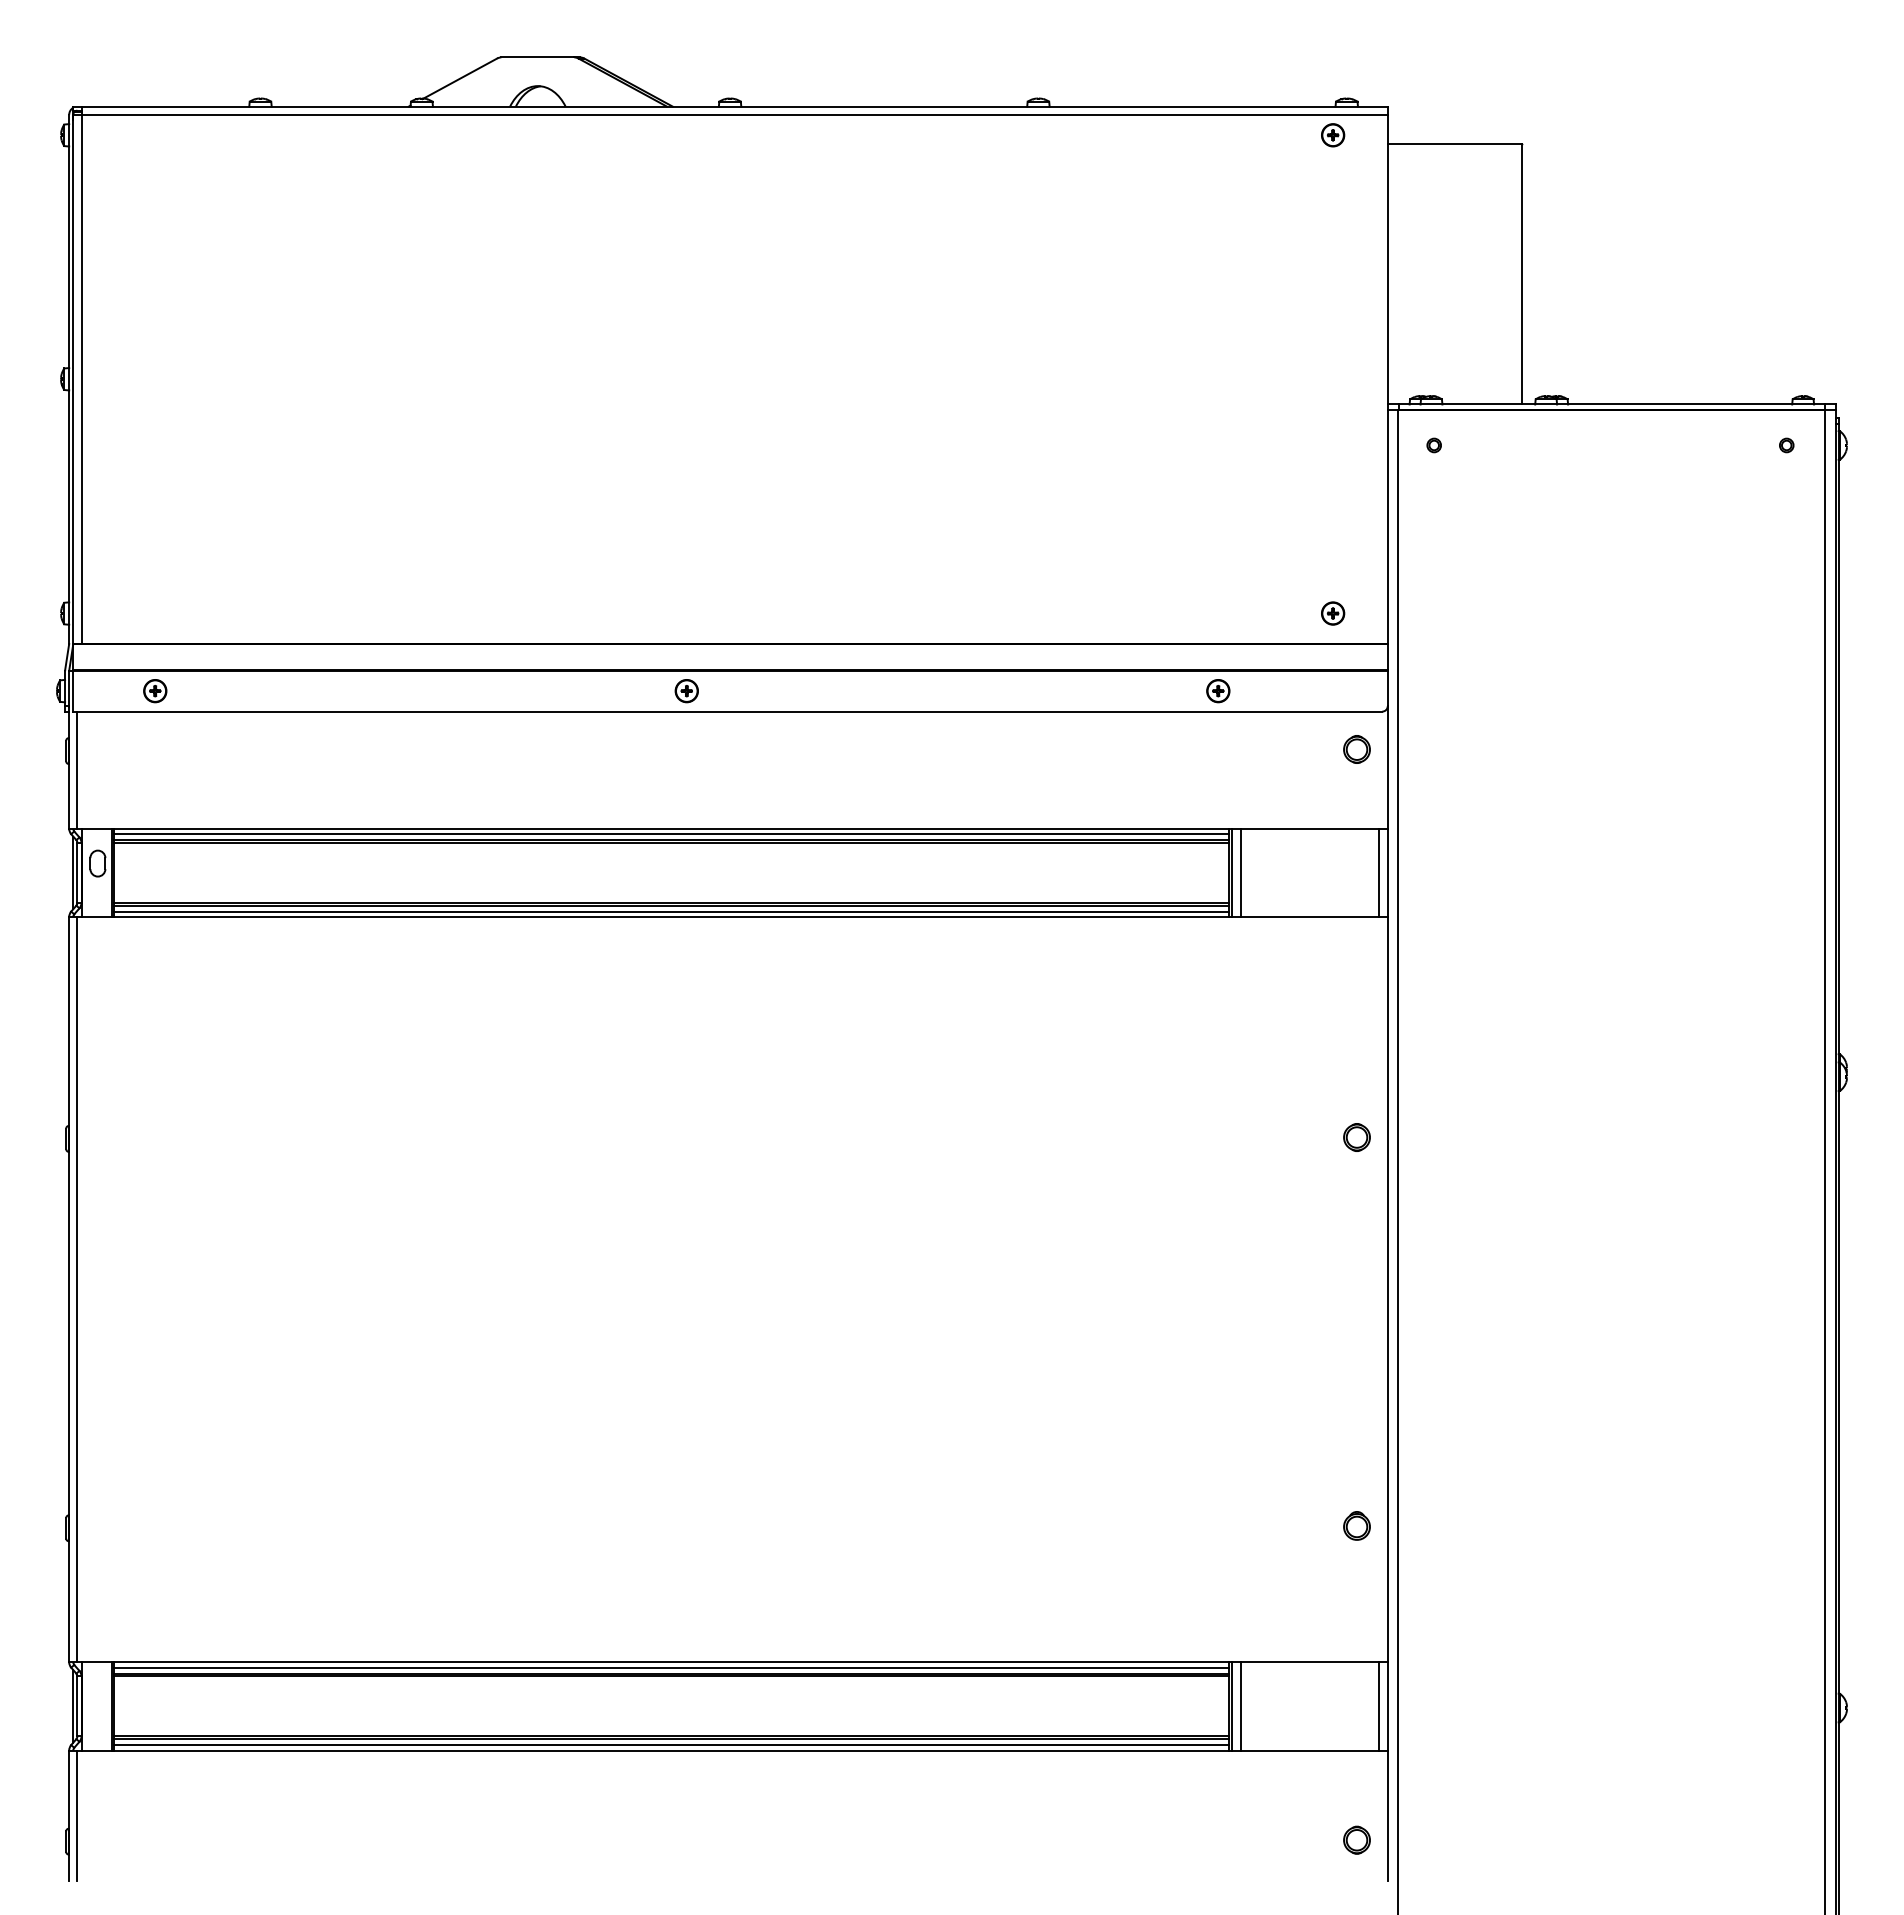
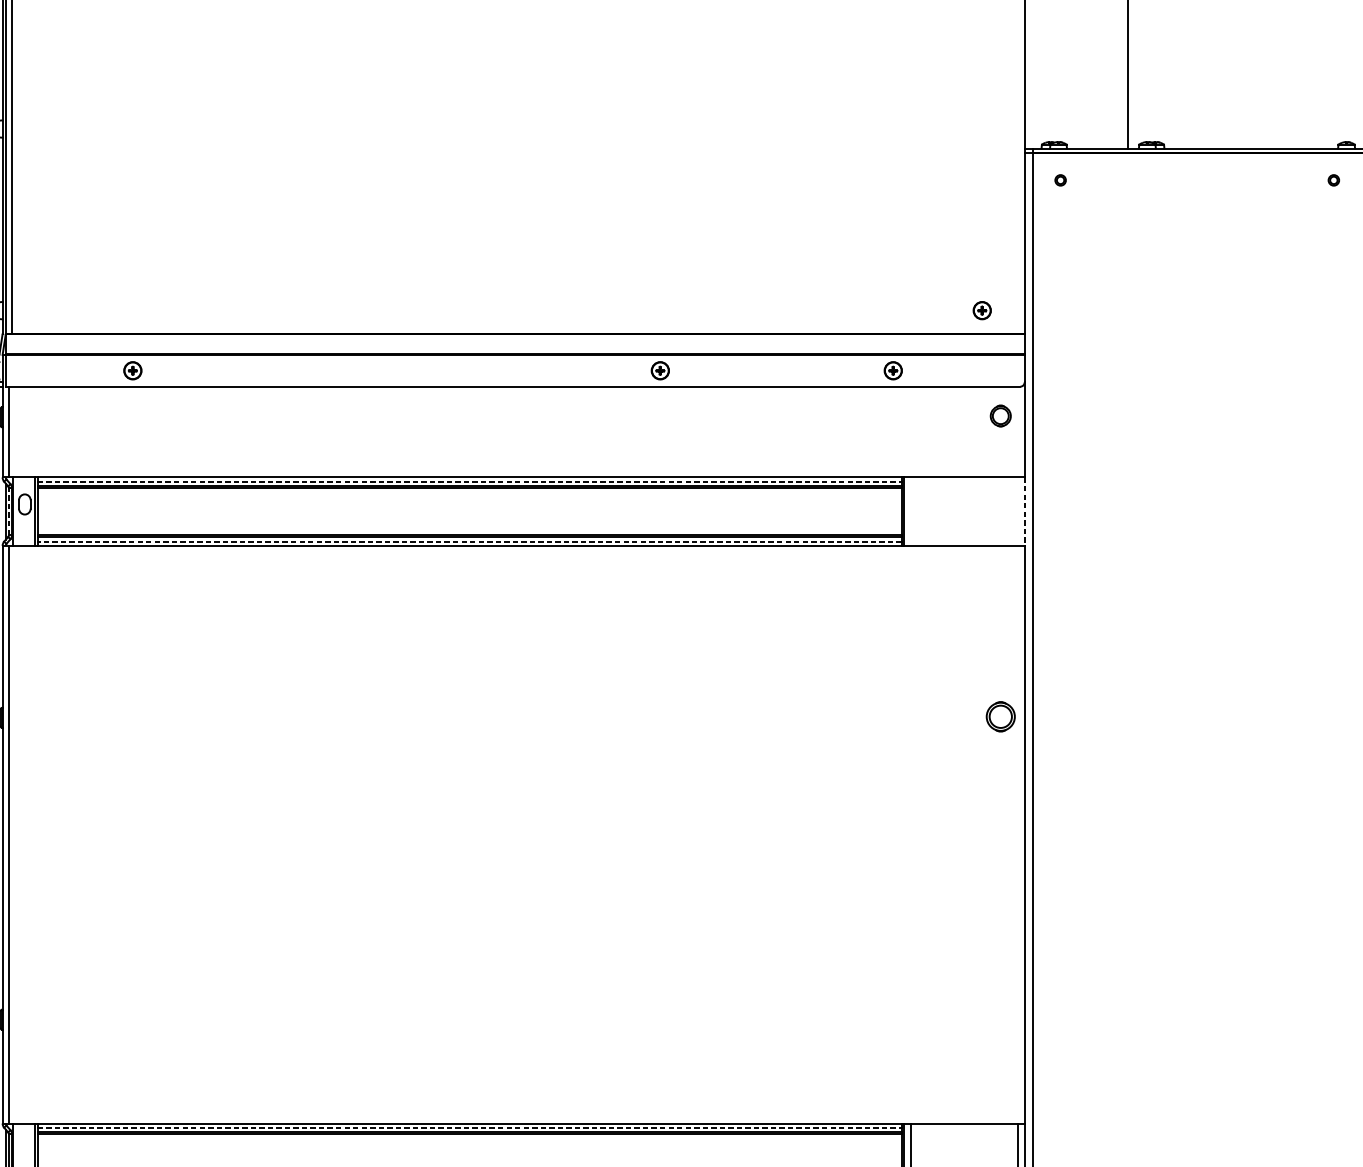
part: (155, 691) -> (133, 371), moved
part: (686, 691) -> (660, 371), moved
line: (672, 834) -> (470, 481), solid -> dashed
line: (77, 872) -> (9, 511), solid -> dashed
line: (1240, 872) -> (910, 511), removed
line: (1378, 872) -> (1017, 511), removed
line: (1387, 873) -> (1024, 512), solid -> dashed
line: (671, 911) -> (469, 541), solid -> dashed
part: (1356, 1137) -> (1000, 716), size x1.4
part: (1356, 1525) -> (1000, 1017), removed
line: (672, 1667) -> (470, 1127), solid -> dashed

